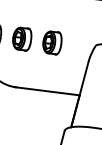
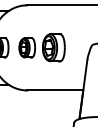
part: (52, 42) -> (53, 47), size x1.4

